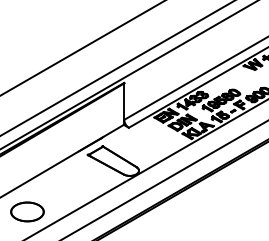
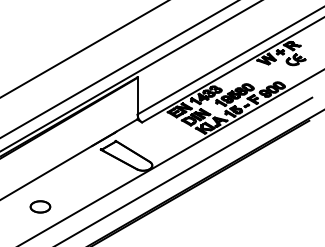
part: (27, 211) -> (40, 206), size x0.6

